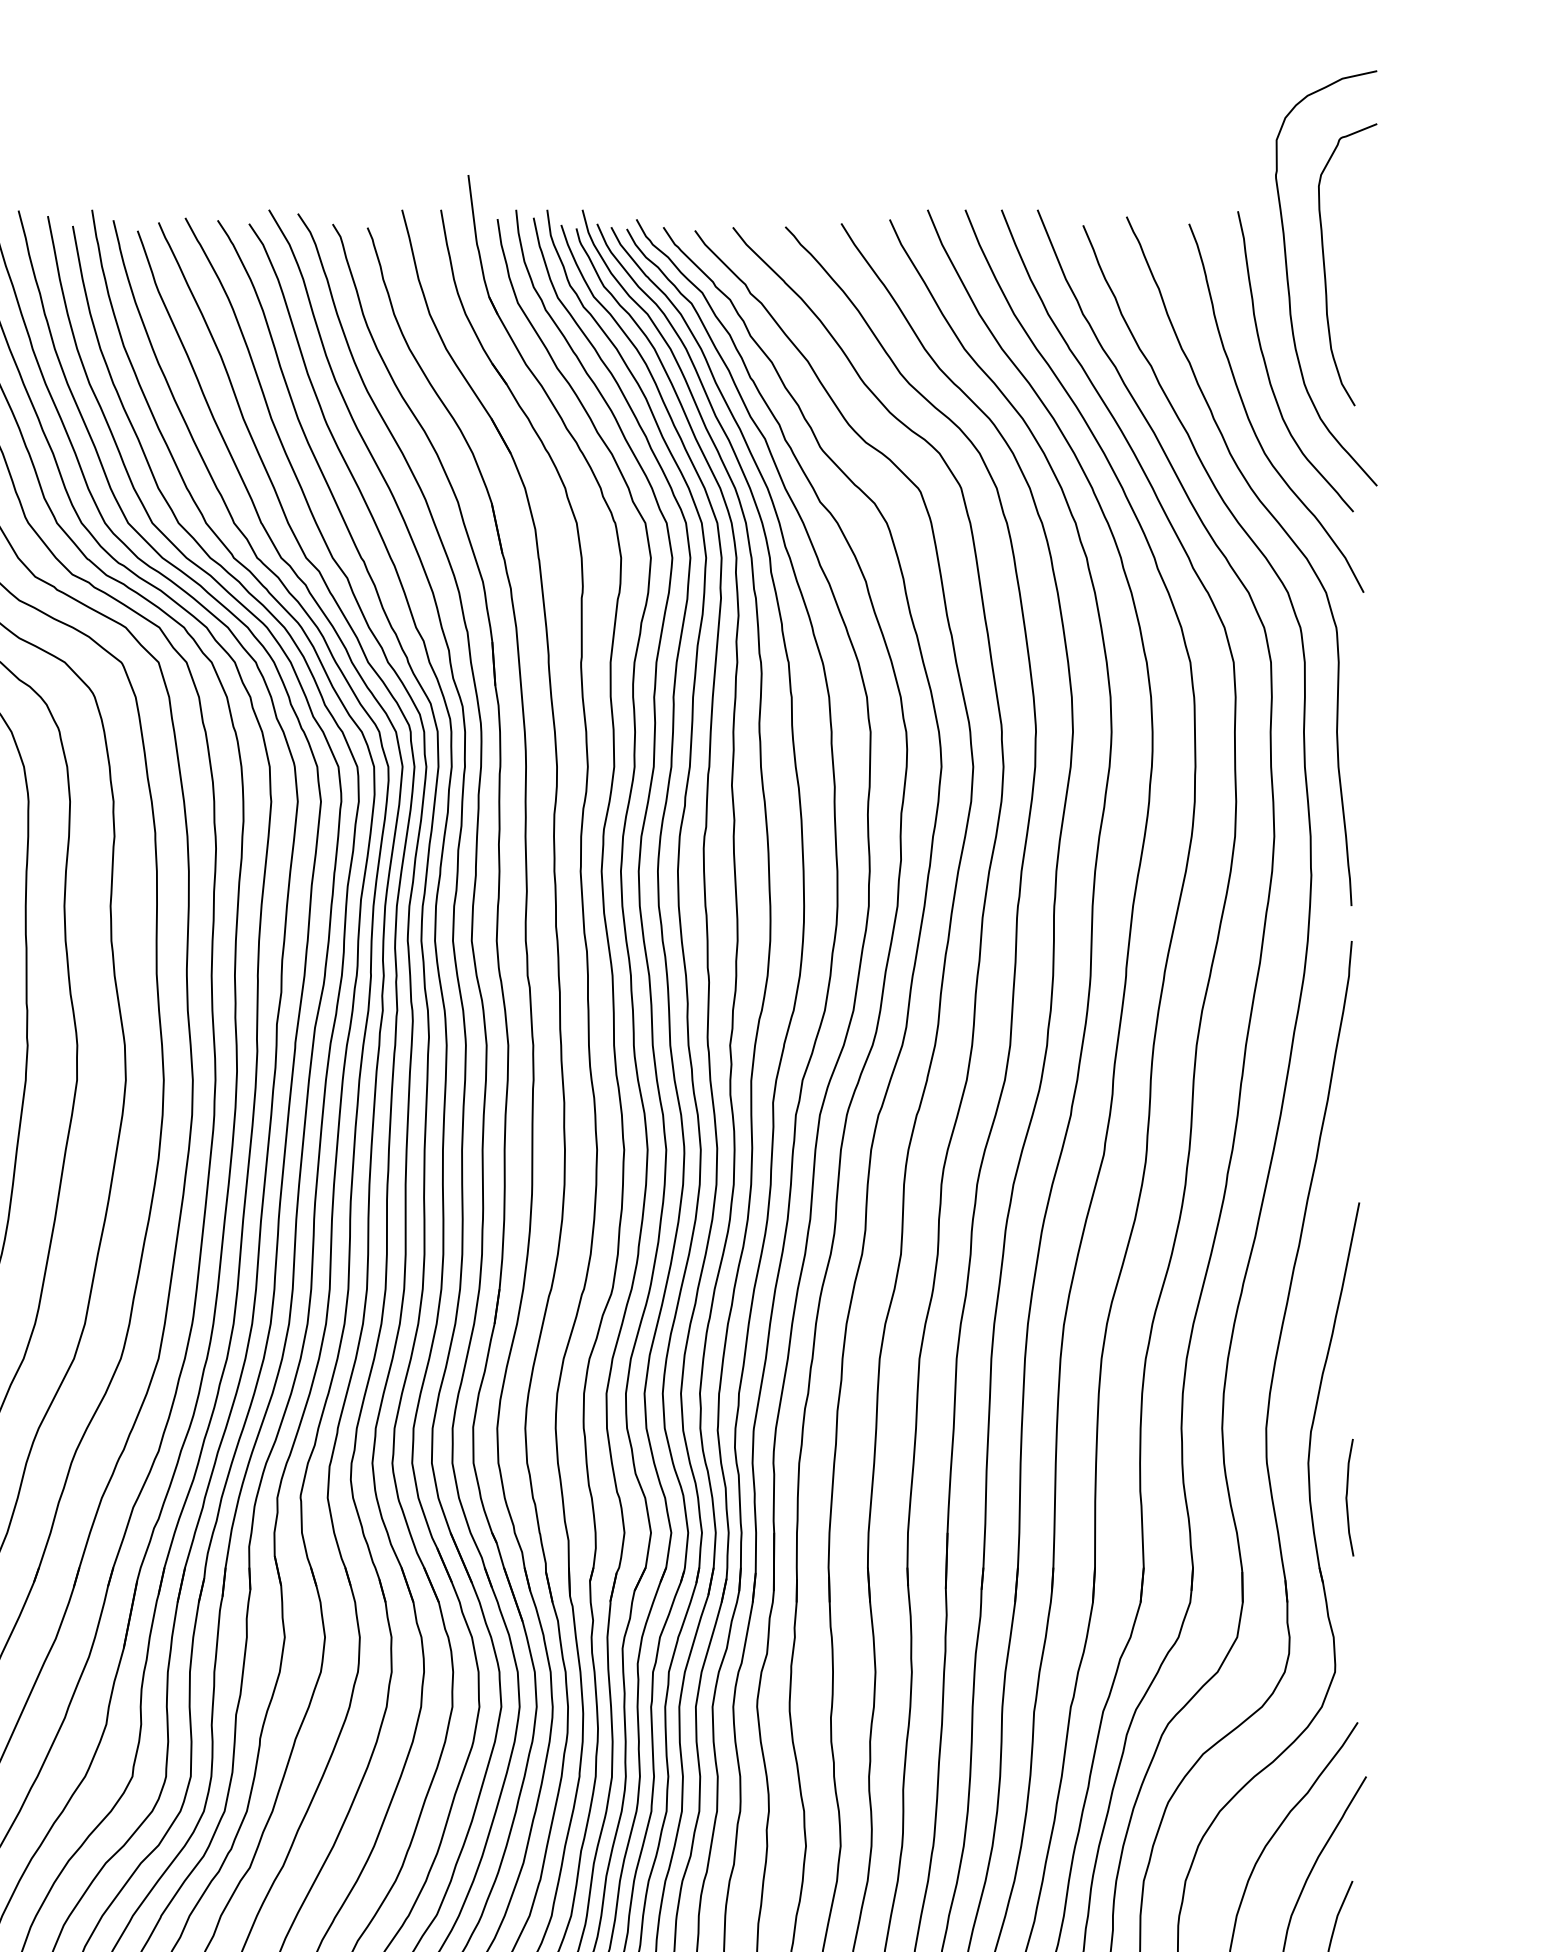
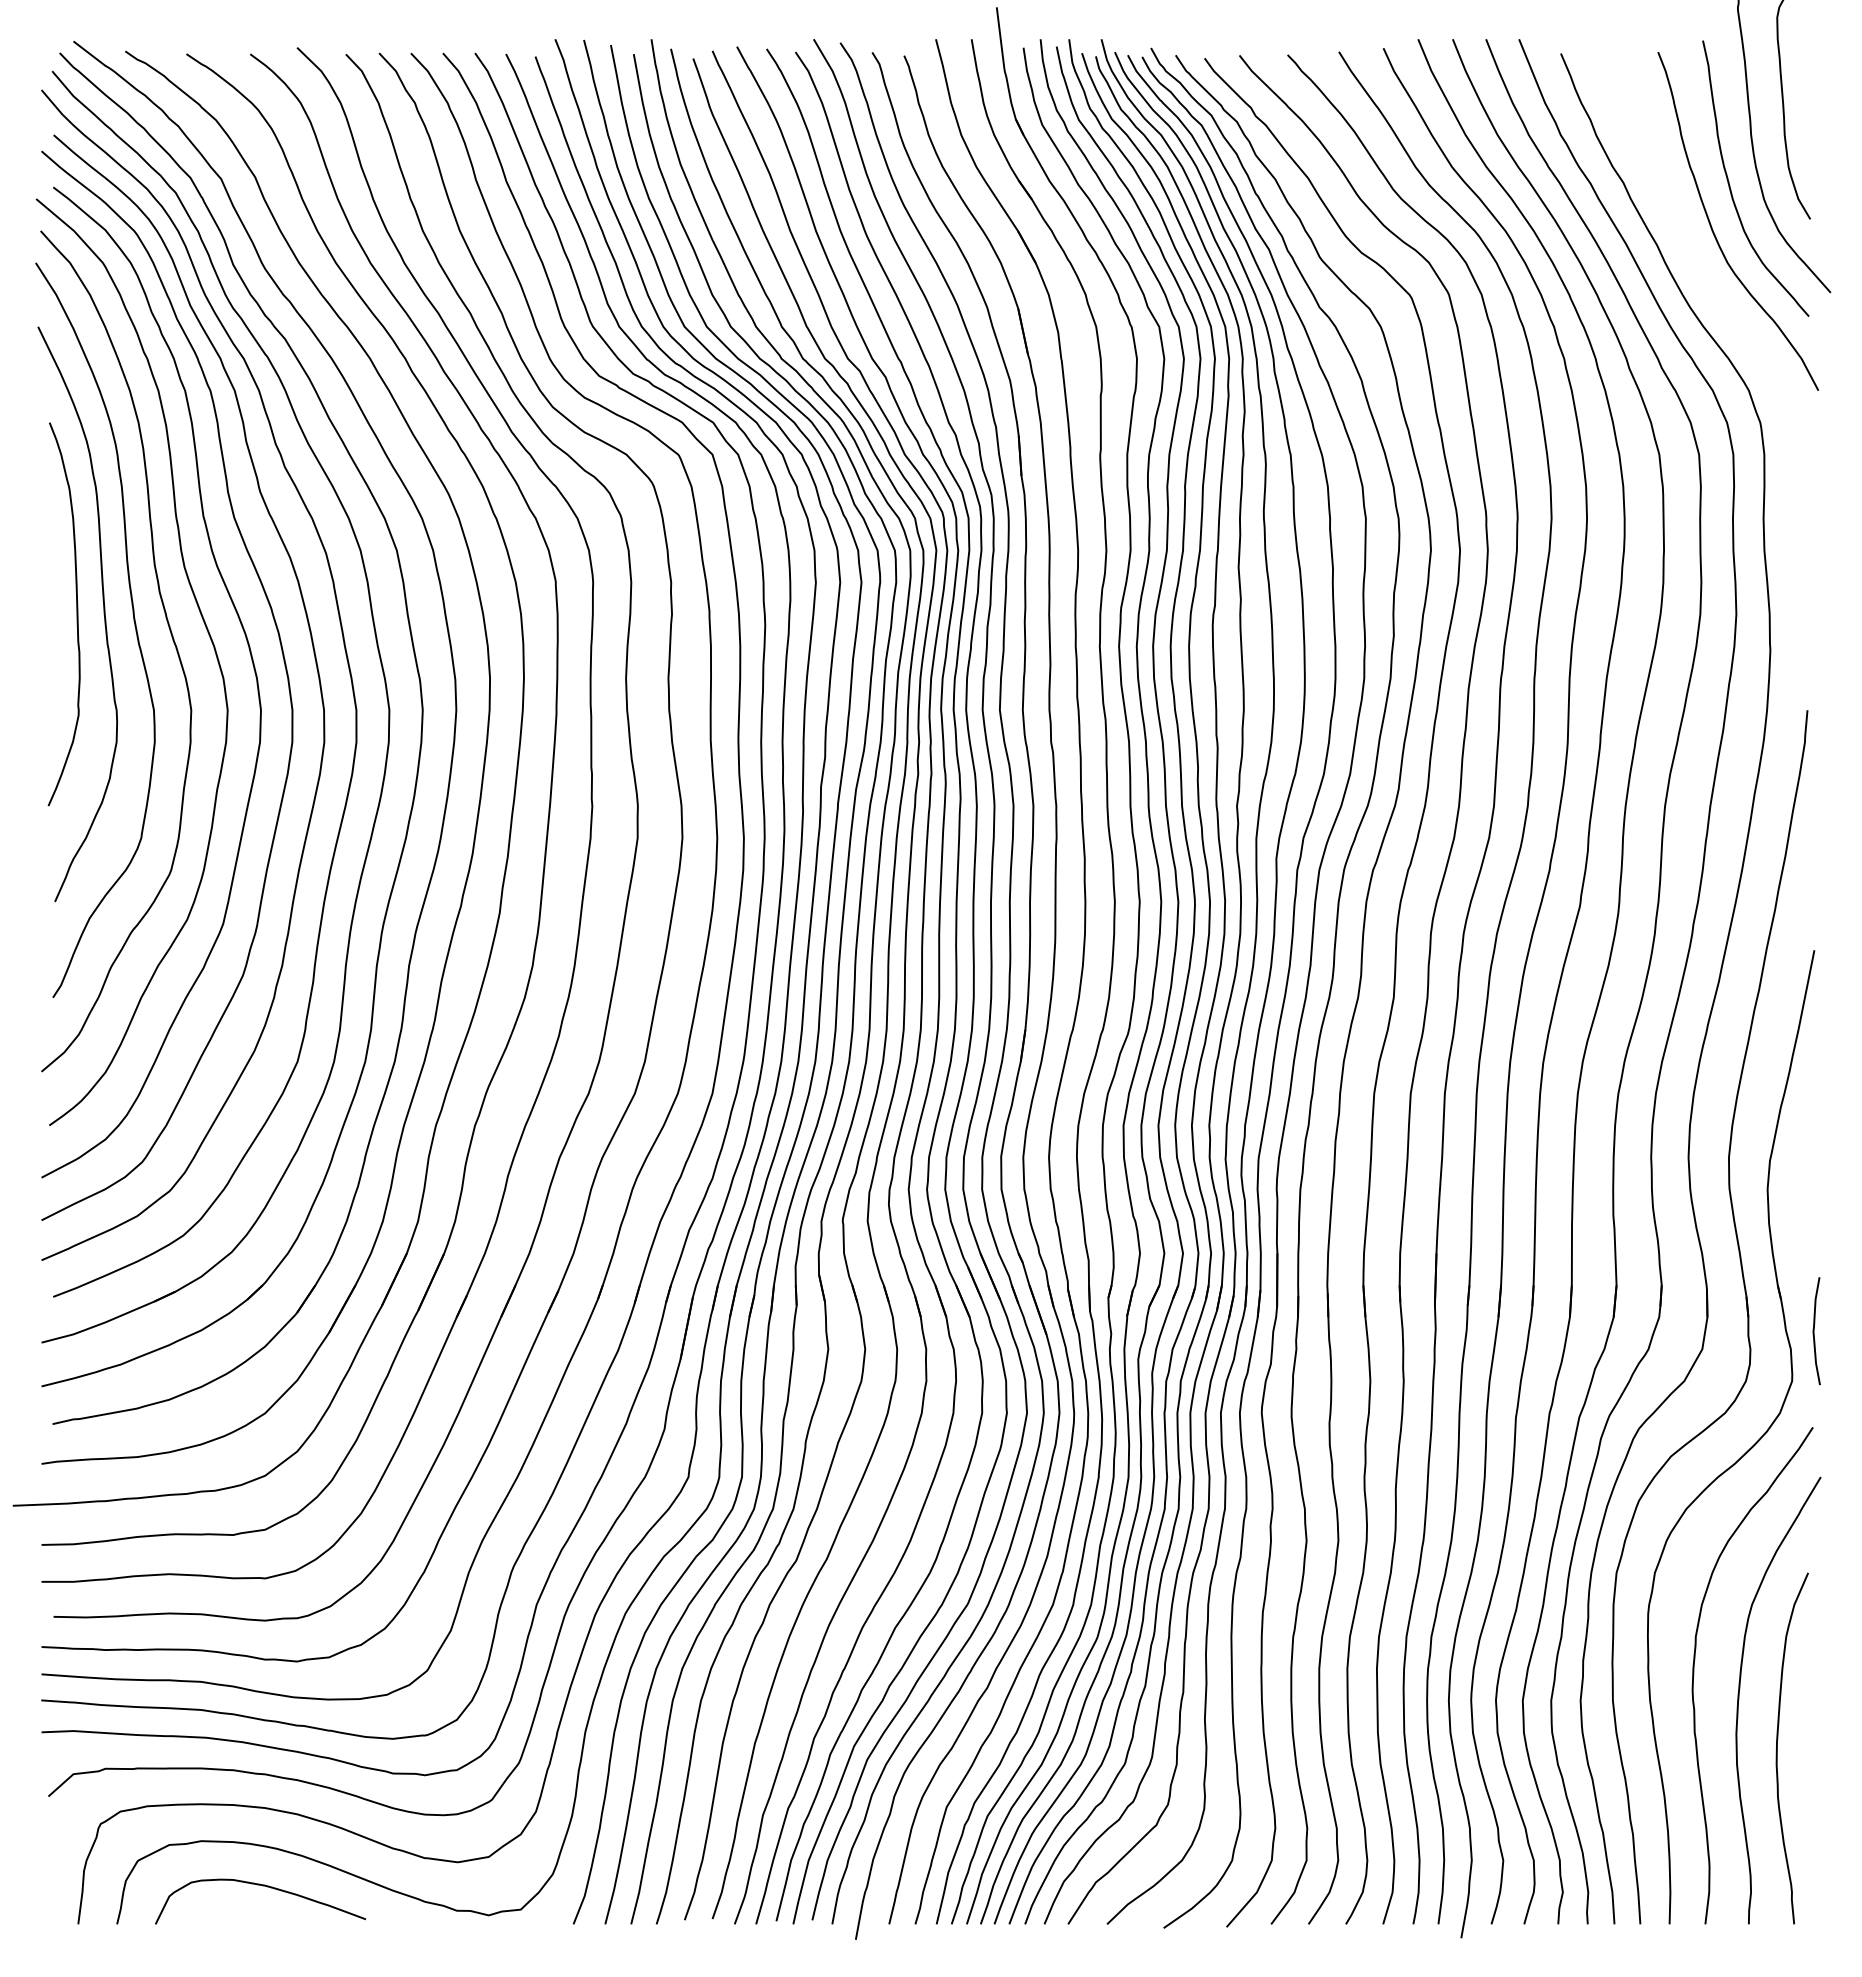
curve: (1281, 528) -> (1742, 331), removed
curve: (1347, 1498) -> (1814, 1331), moved

